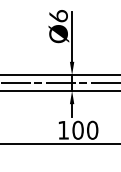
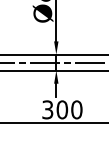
text: (63, 129) -> (47, 109), 100 -> 300

